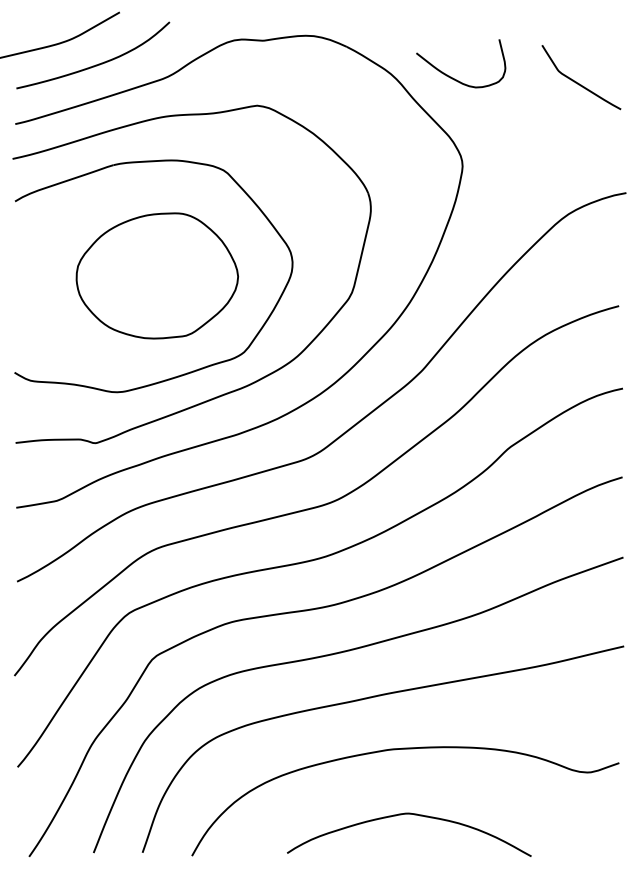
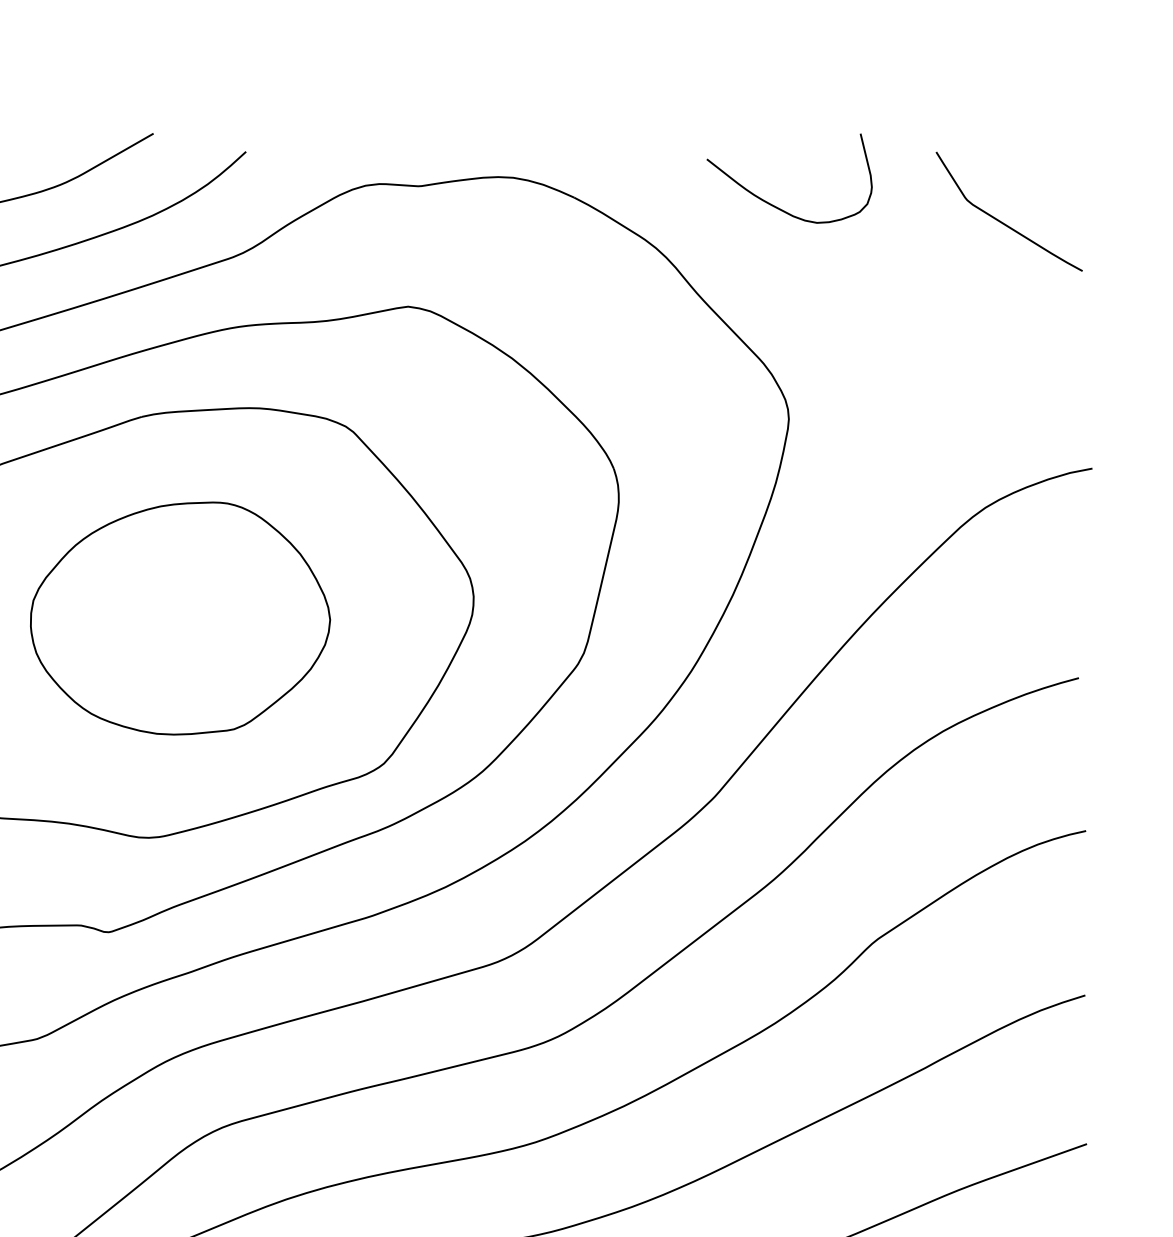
curve: (451, 76) -> (771, 202), moved
curve: (578, 82) -> (1003, 221), moved
part: (156, 275) -> (178, 617), moved

